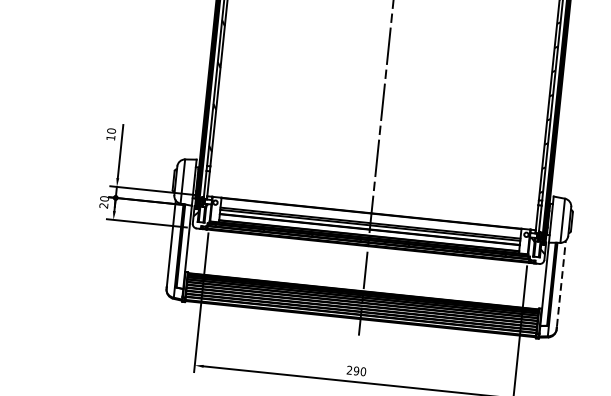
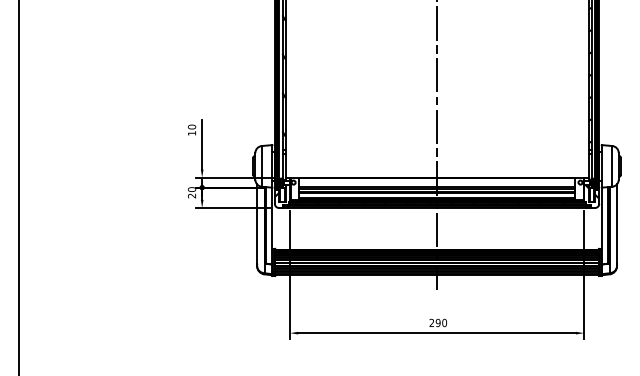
line: (560, 283) -> (616, 223), dashed -> solid

